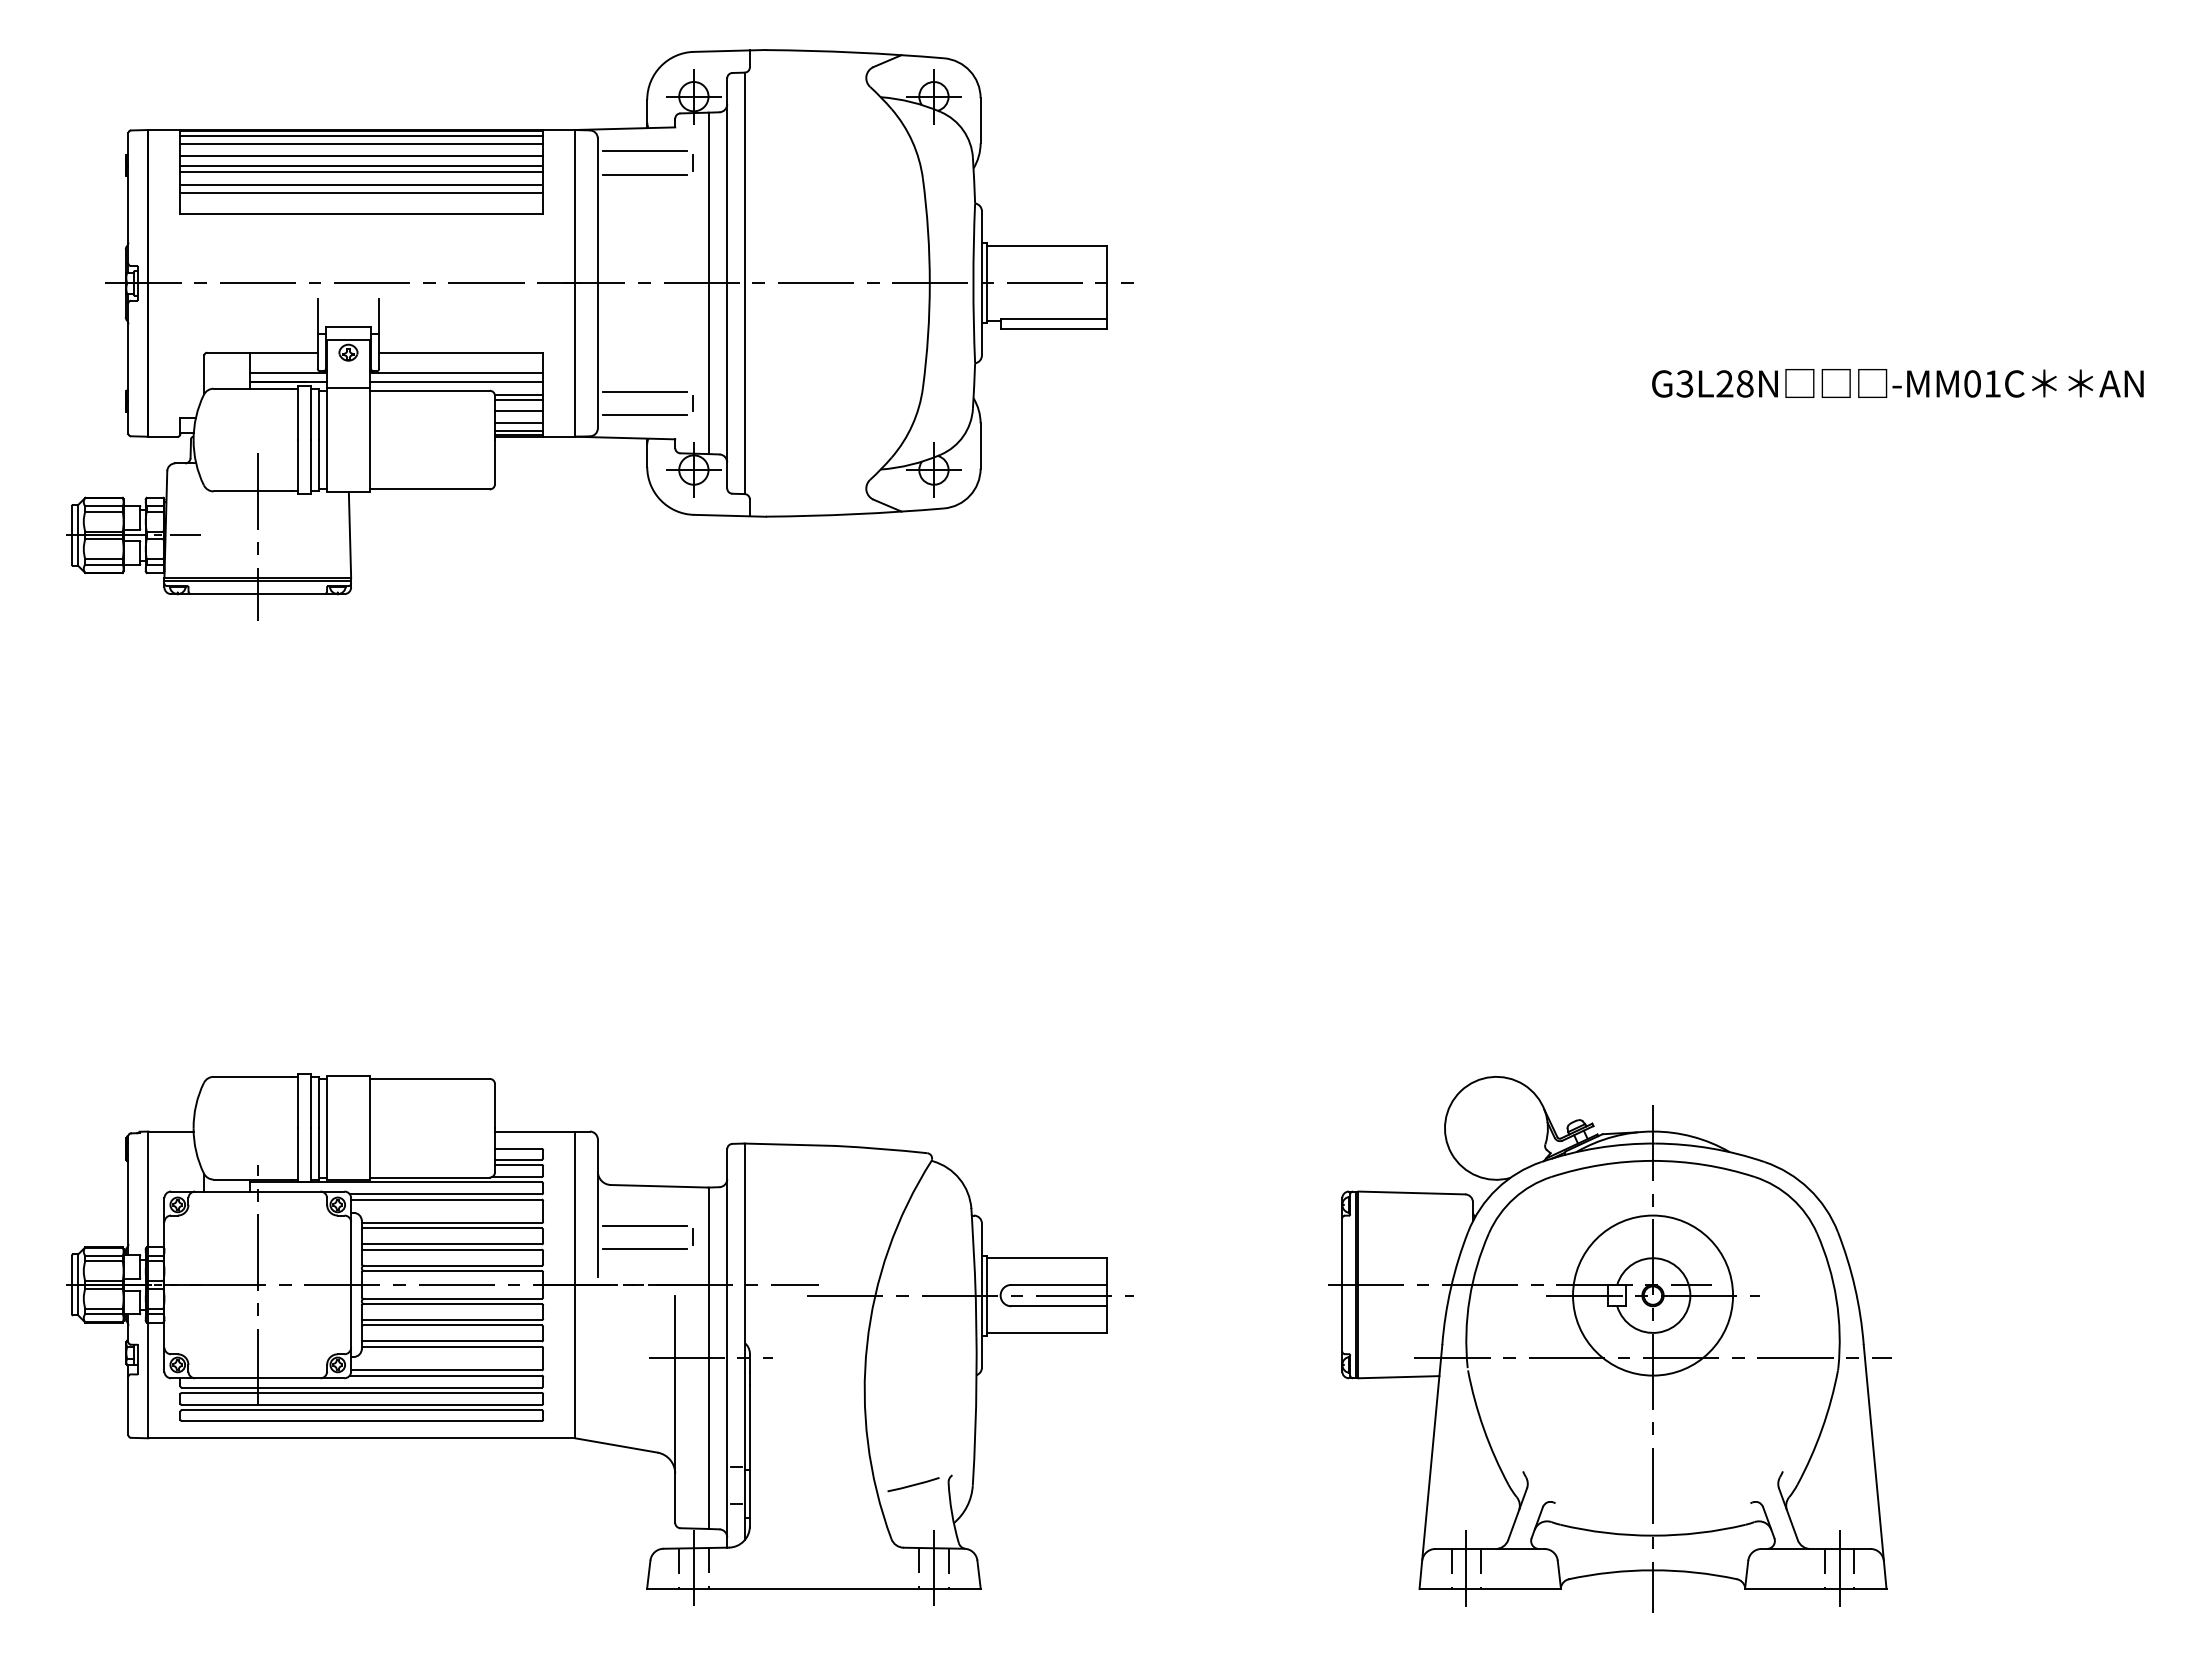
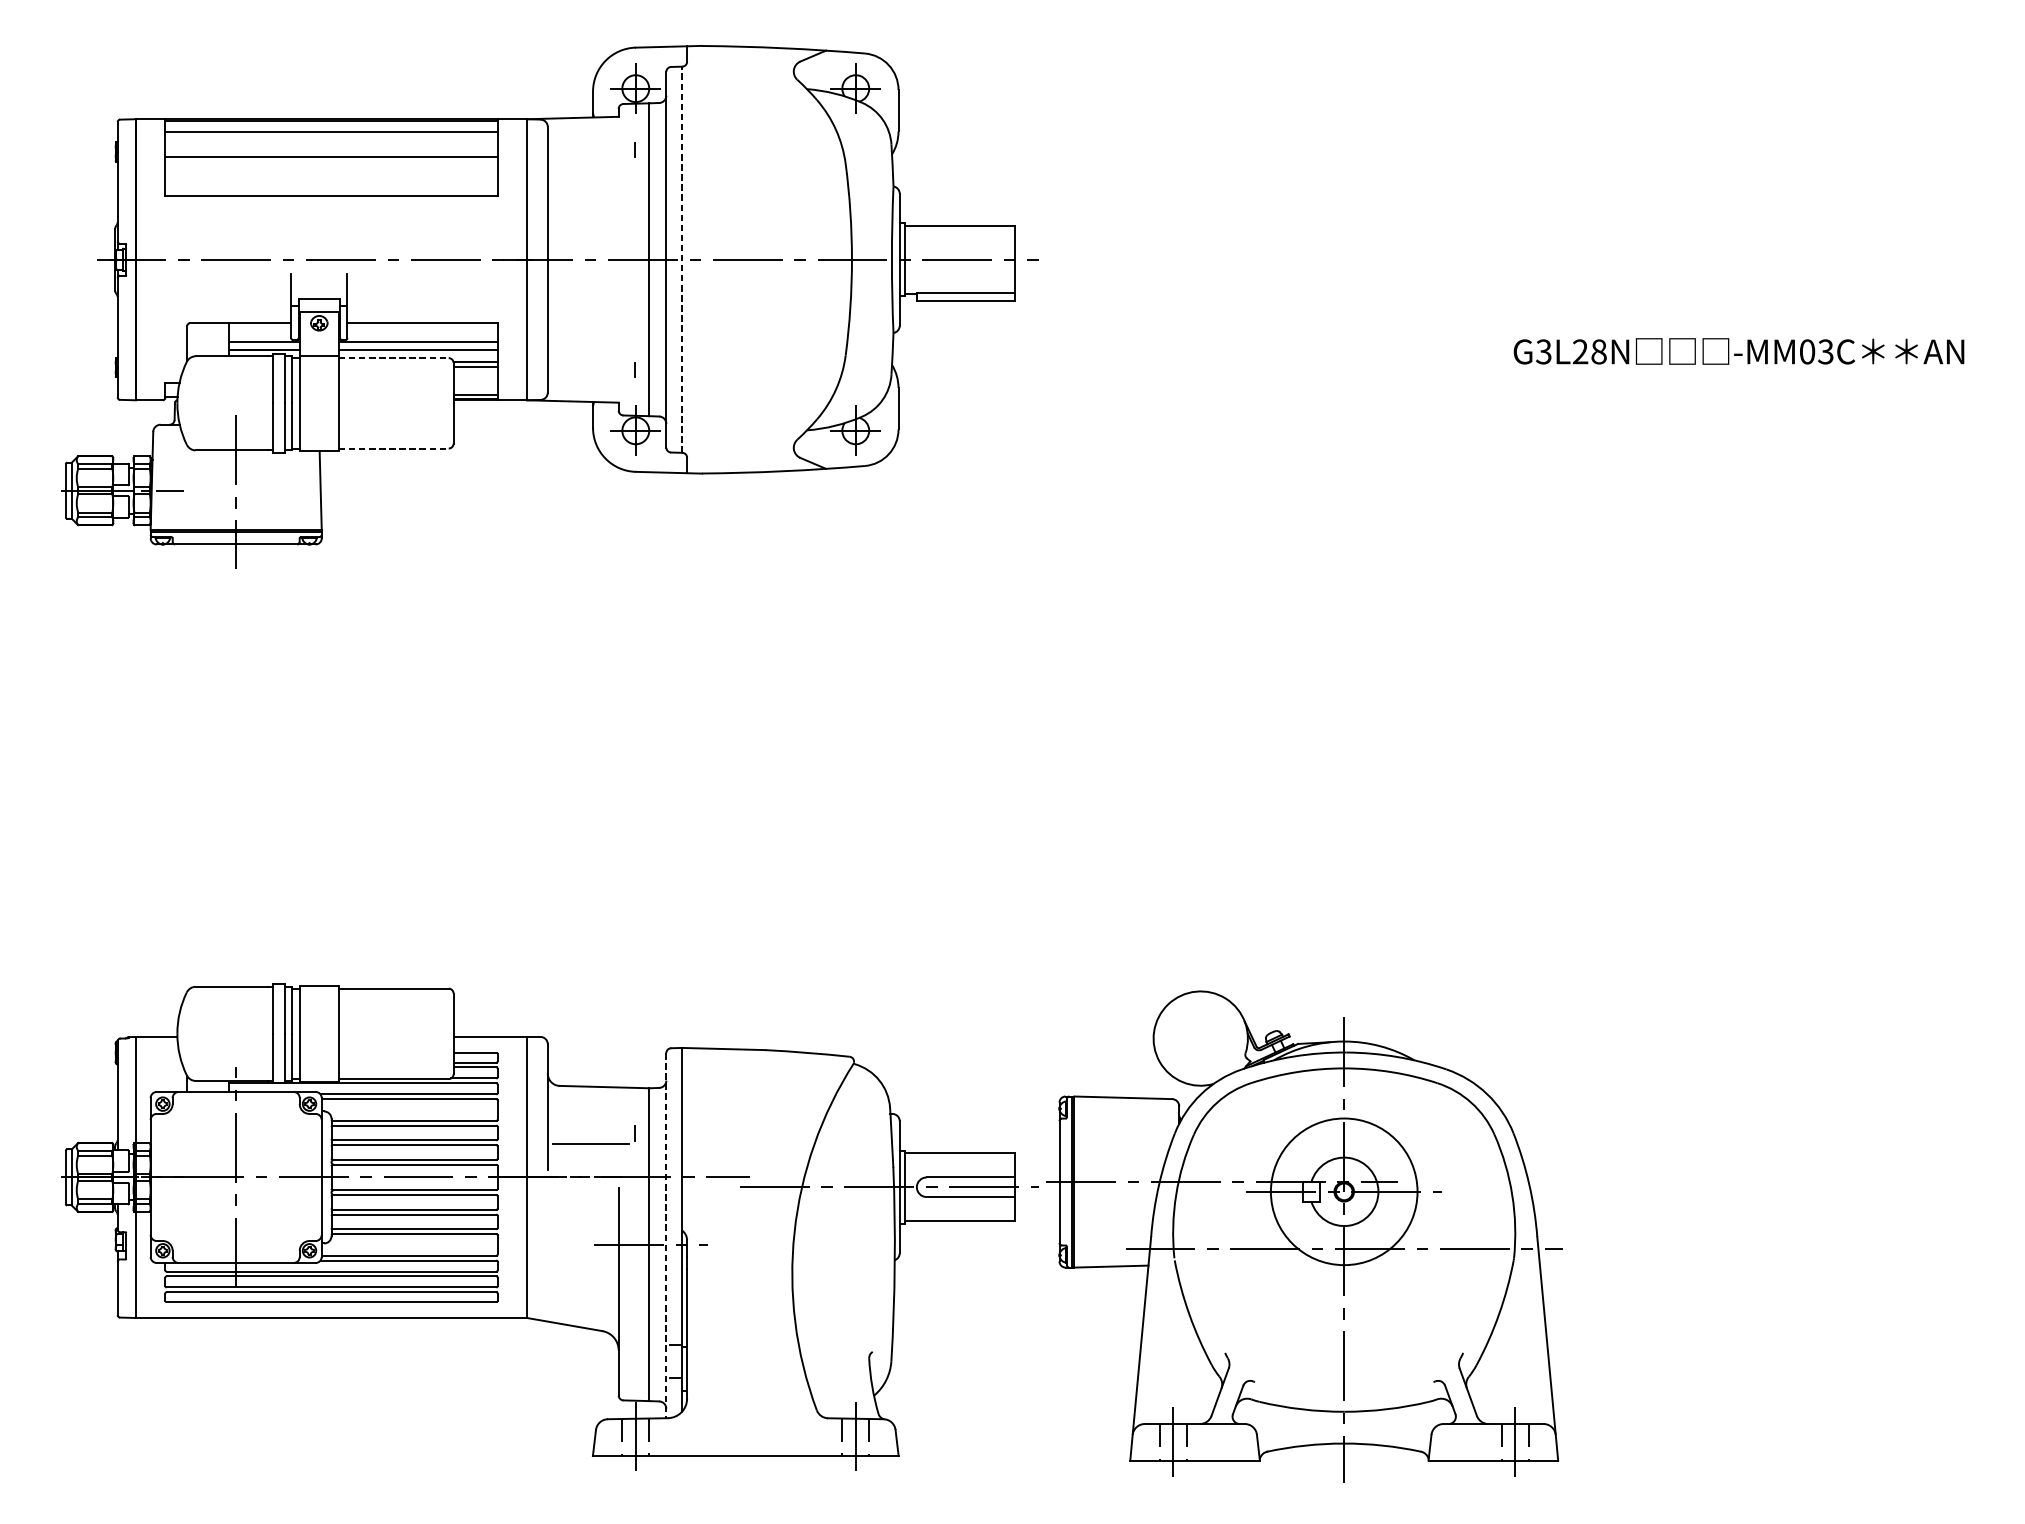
line: (361, 135) -> (331, 124), removed
line: (644, 151) -> (590, 138), removed
line: (361, 155) -> (331, 142), removed
line: (360, 166) -> (330, 152), removed
line: (644, 175) -> (590, 160), removed
line: (360, 184) -> (330, 169), removed
line: (361, 193) -> (331, 177), removed
line: (744, 283) -> (682, 259), solid -> dashed
text: (1992, 383) -> (1825, 351), -MM01C -> -MM03C
line: (429, 390) -> (393, 357), solid -> dashed
line: (644, 391) -> (590, 358), removed
line: (519, 411) -> (476, 377), removed
line: (644, 415) -> (590, 380), removed
line: (519, 423) -> (476, 388), removed
line: (429, 489) -> (393, 448), solid -> dashed
line: (644, 1226) -> (590, 1123), removed
part: (1609, 1344) -> (1304, 1236), moved
line: (727, 1348) -> (666, 1235), solid -> dashed
line: (913, 1484) -> (837, 1360), removed

